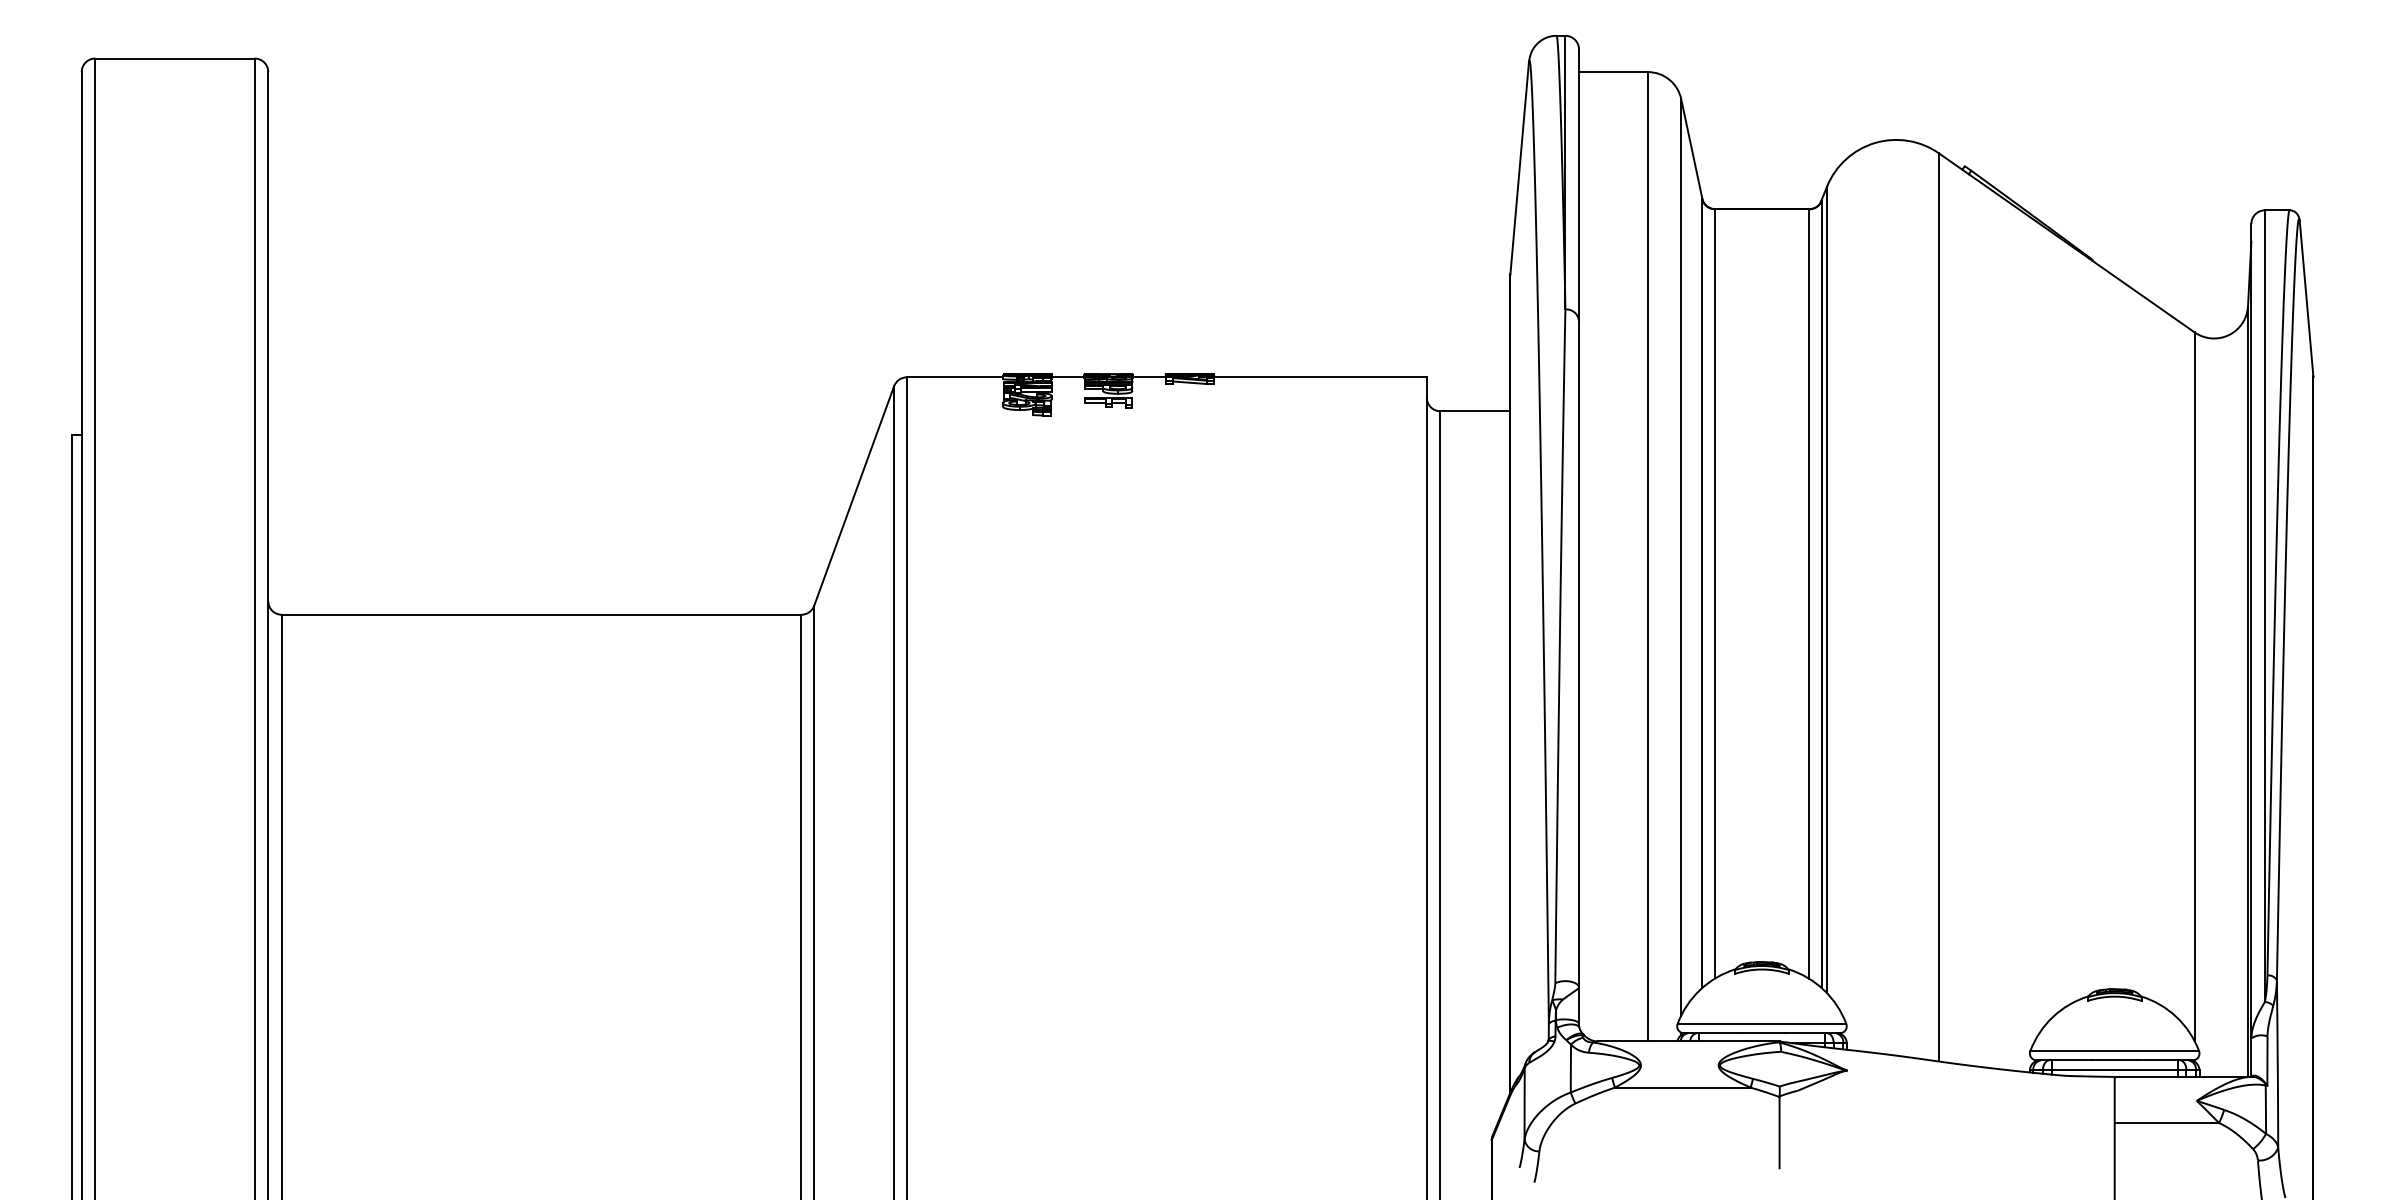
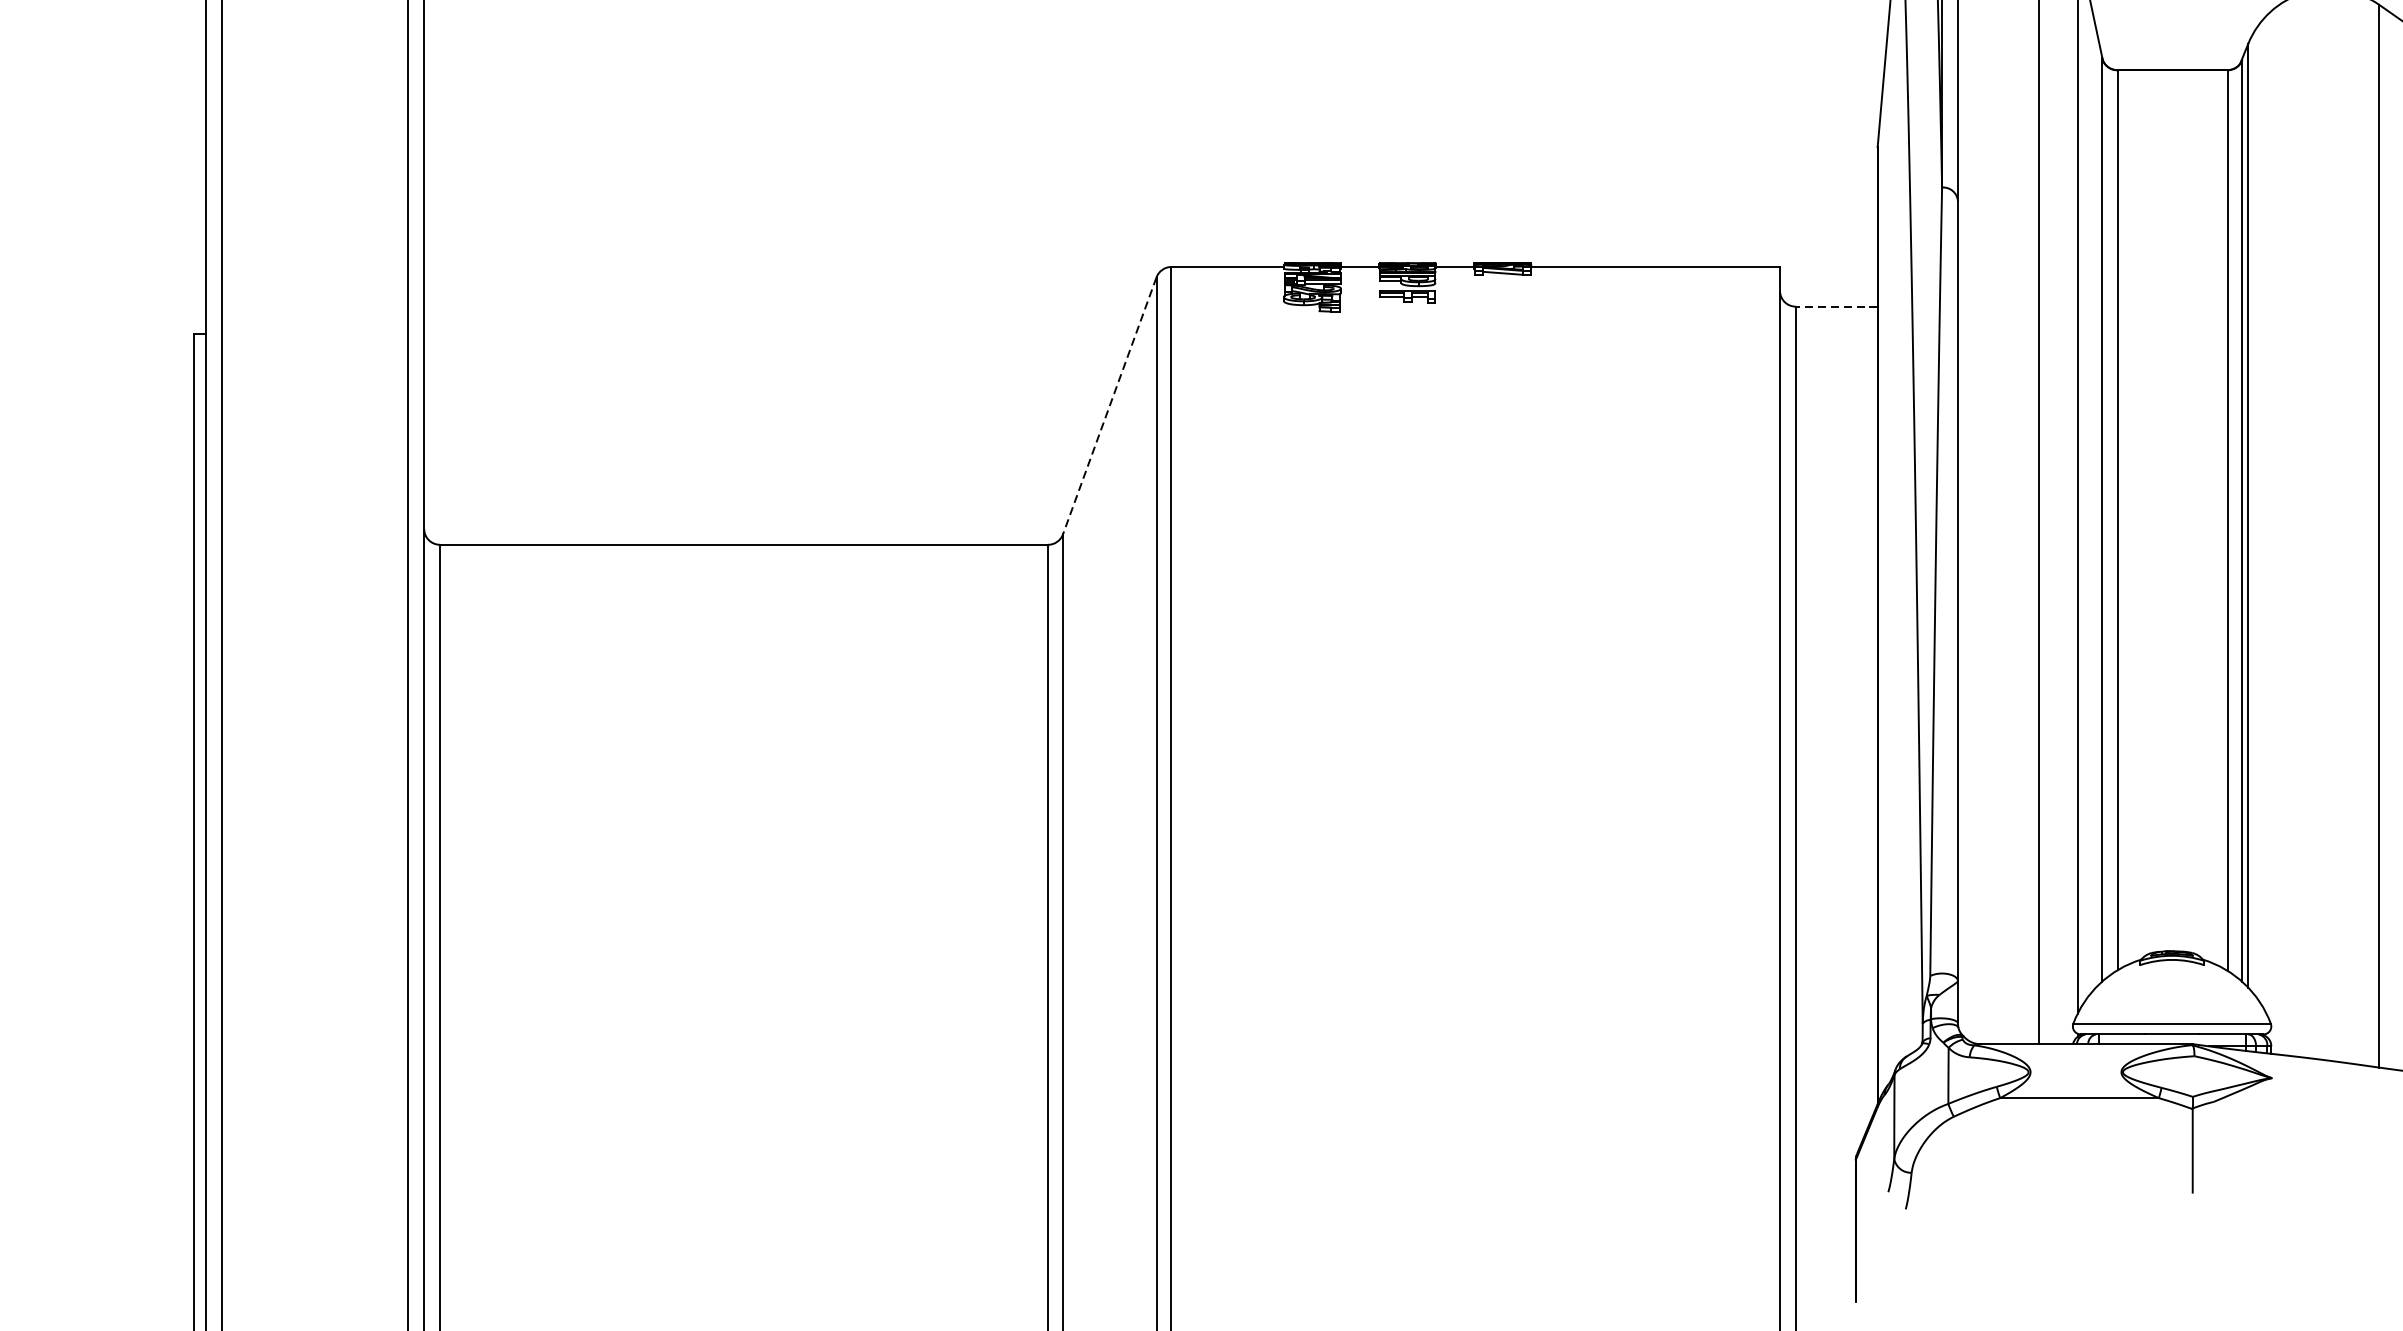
line: (1475, 411) -> (1836, 306), solid -> dashed
line: (854, 496) -> (1110, 406), solid -> dashed

